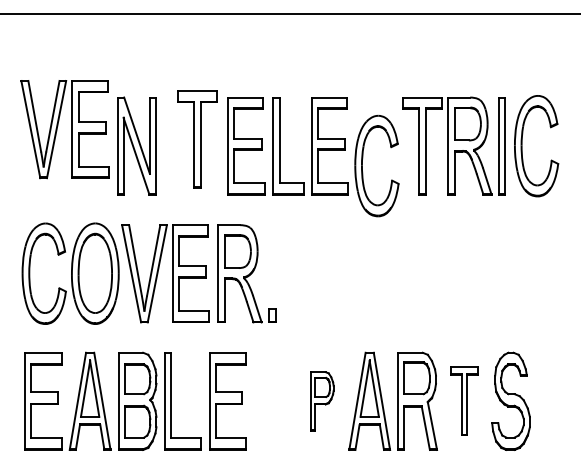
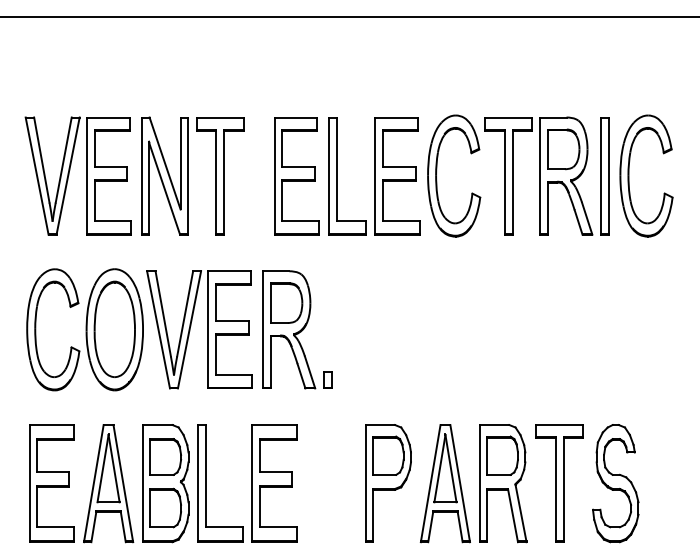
part: (57, 129) -> (69, 175), moved
part: (197, 139) -> (220, 176), moved
part: (363, 162) -> (437, 171), moved
part: (322, 401) -> (388, 483), size x1.67
part: (464, 401) -> (559, 483), size x1.43

